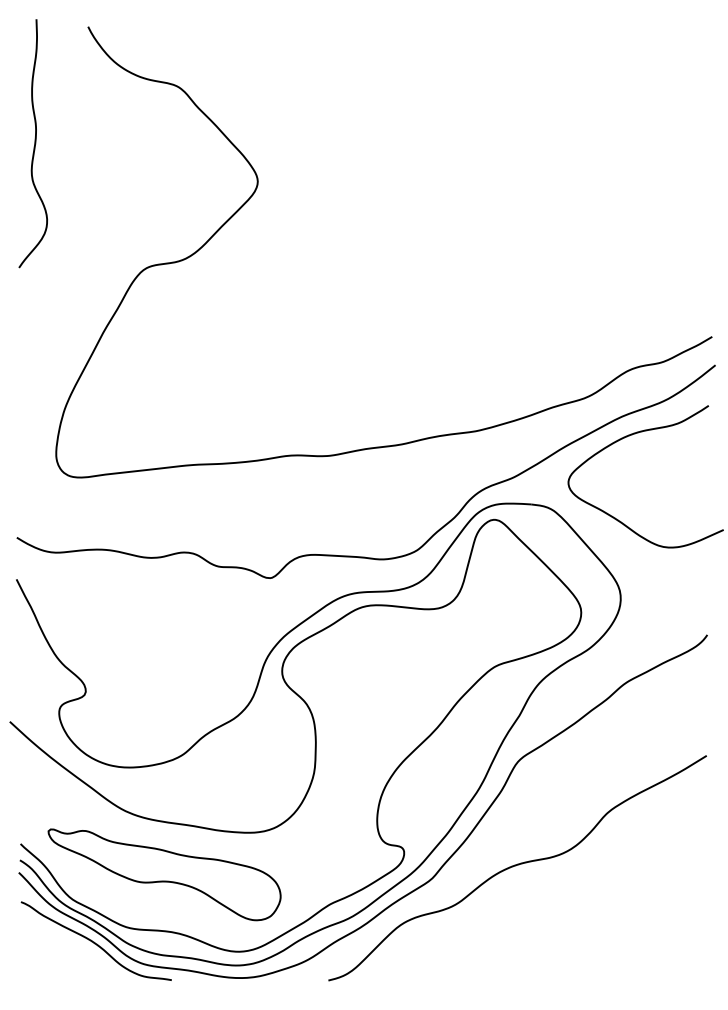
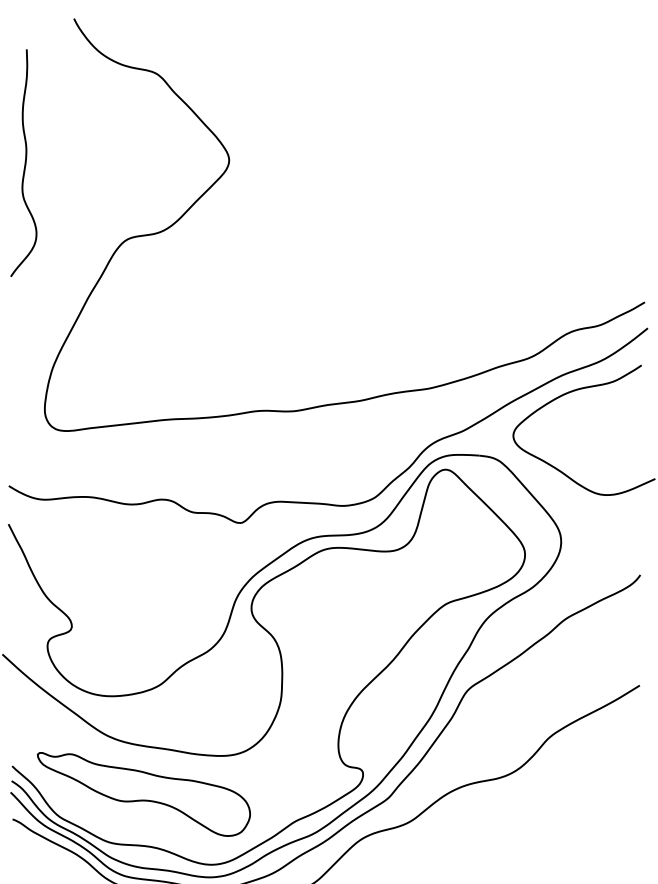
curve: (34, 143) -> (24, 162), moved

